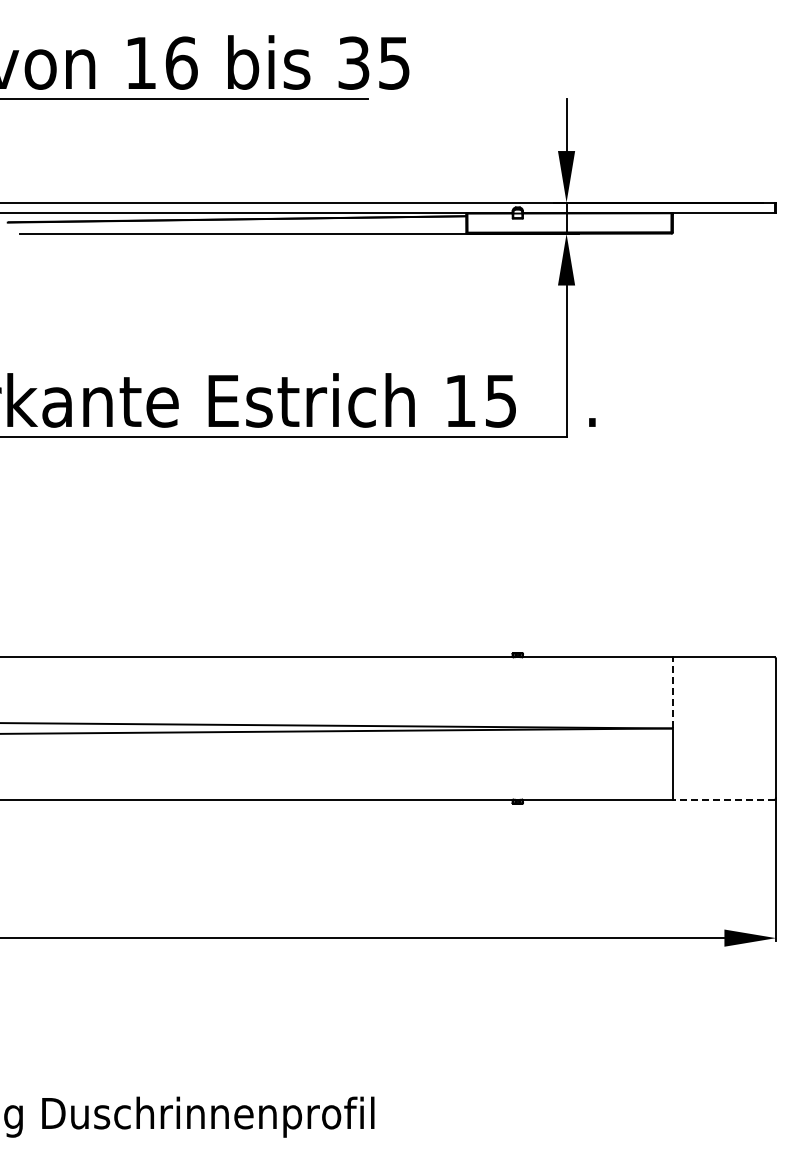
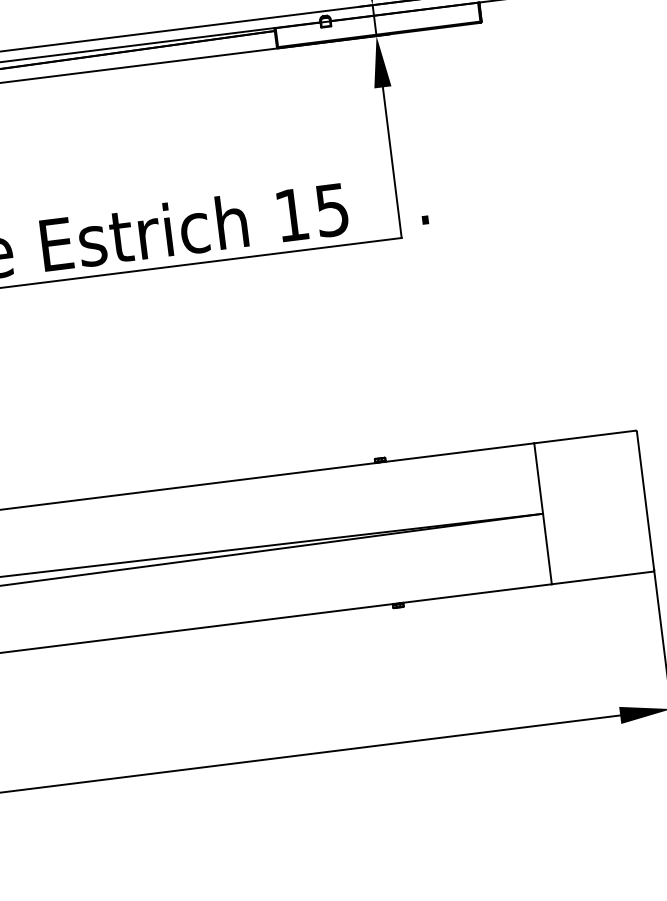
line: (672, 692) -> (538, 478), dashed -> solid
line: (723, 799) -> (602, 577), dashed -> solid

